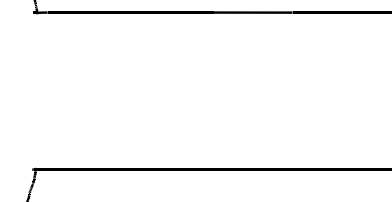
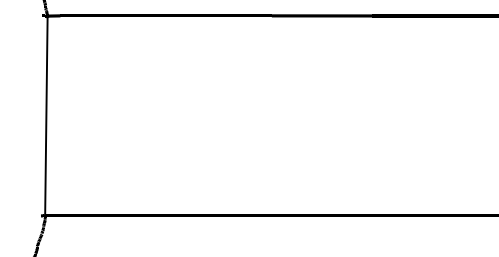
line: (36, 92) -> (46, 117), added

